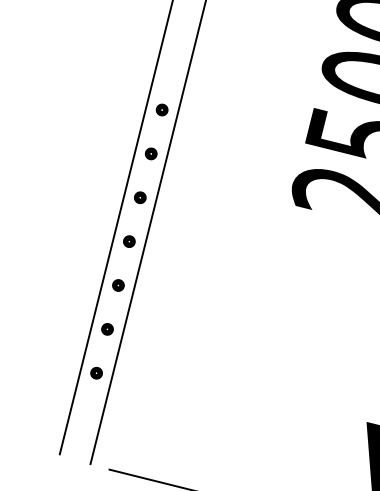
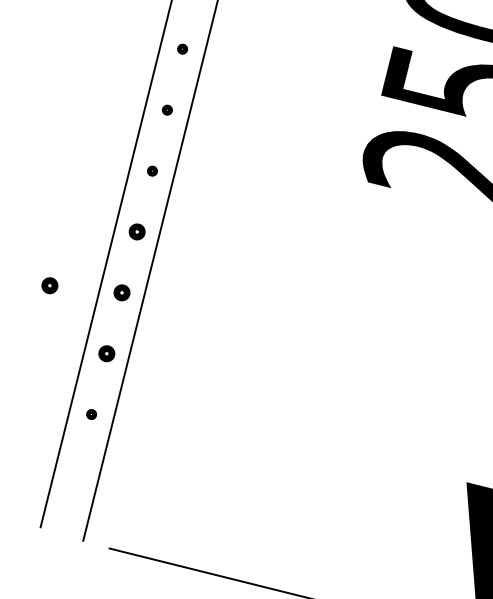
part: (161, 109) -> (181, 48), size x0.6
part: (150, 153) -> (166, 109), size x0.6
part: (140, 197) -> (152, 170), size x0.6
part: (66, 280) -> (49, 285), added
part: (96, 372) -> (91, 413), size x0.6

